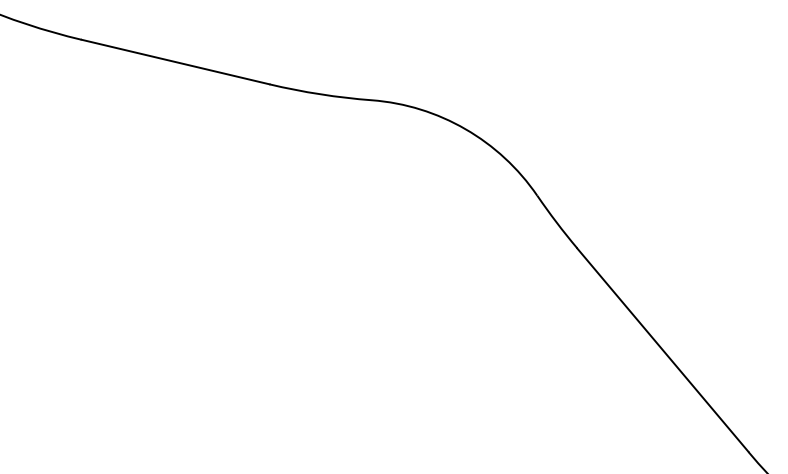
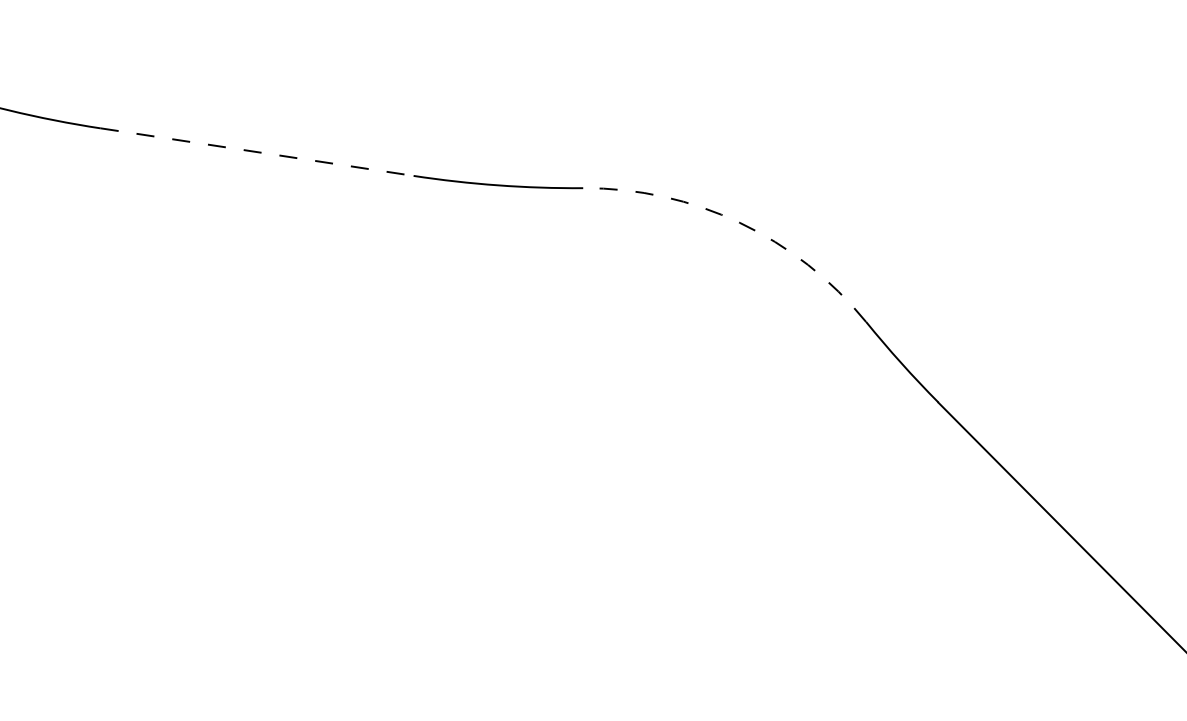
line: (175, 62) -> (257, 152), solid -> dashed
arc: (465, 129) -> (739, 223), solid -> dashed

